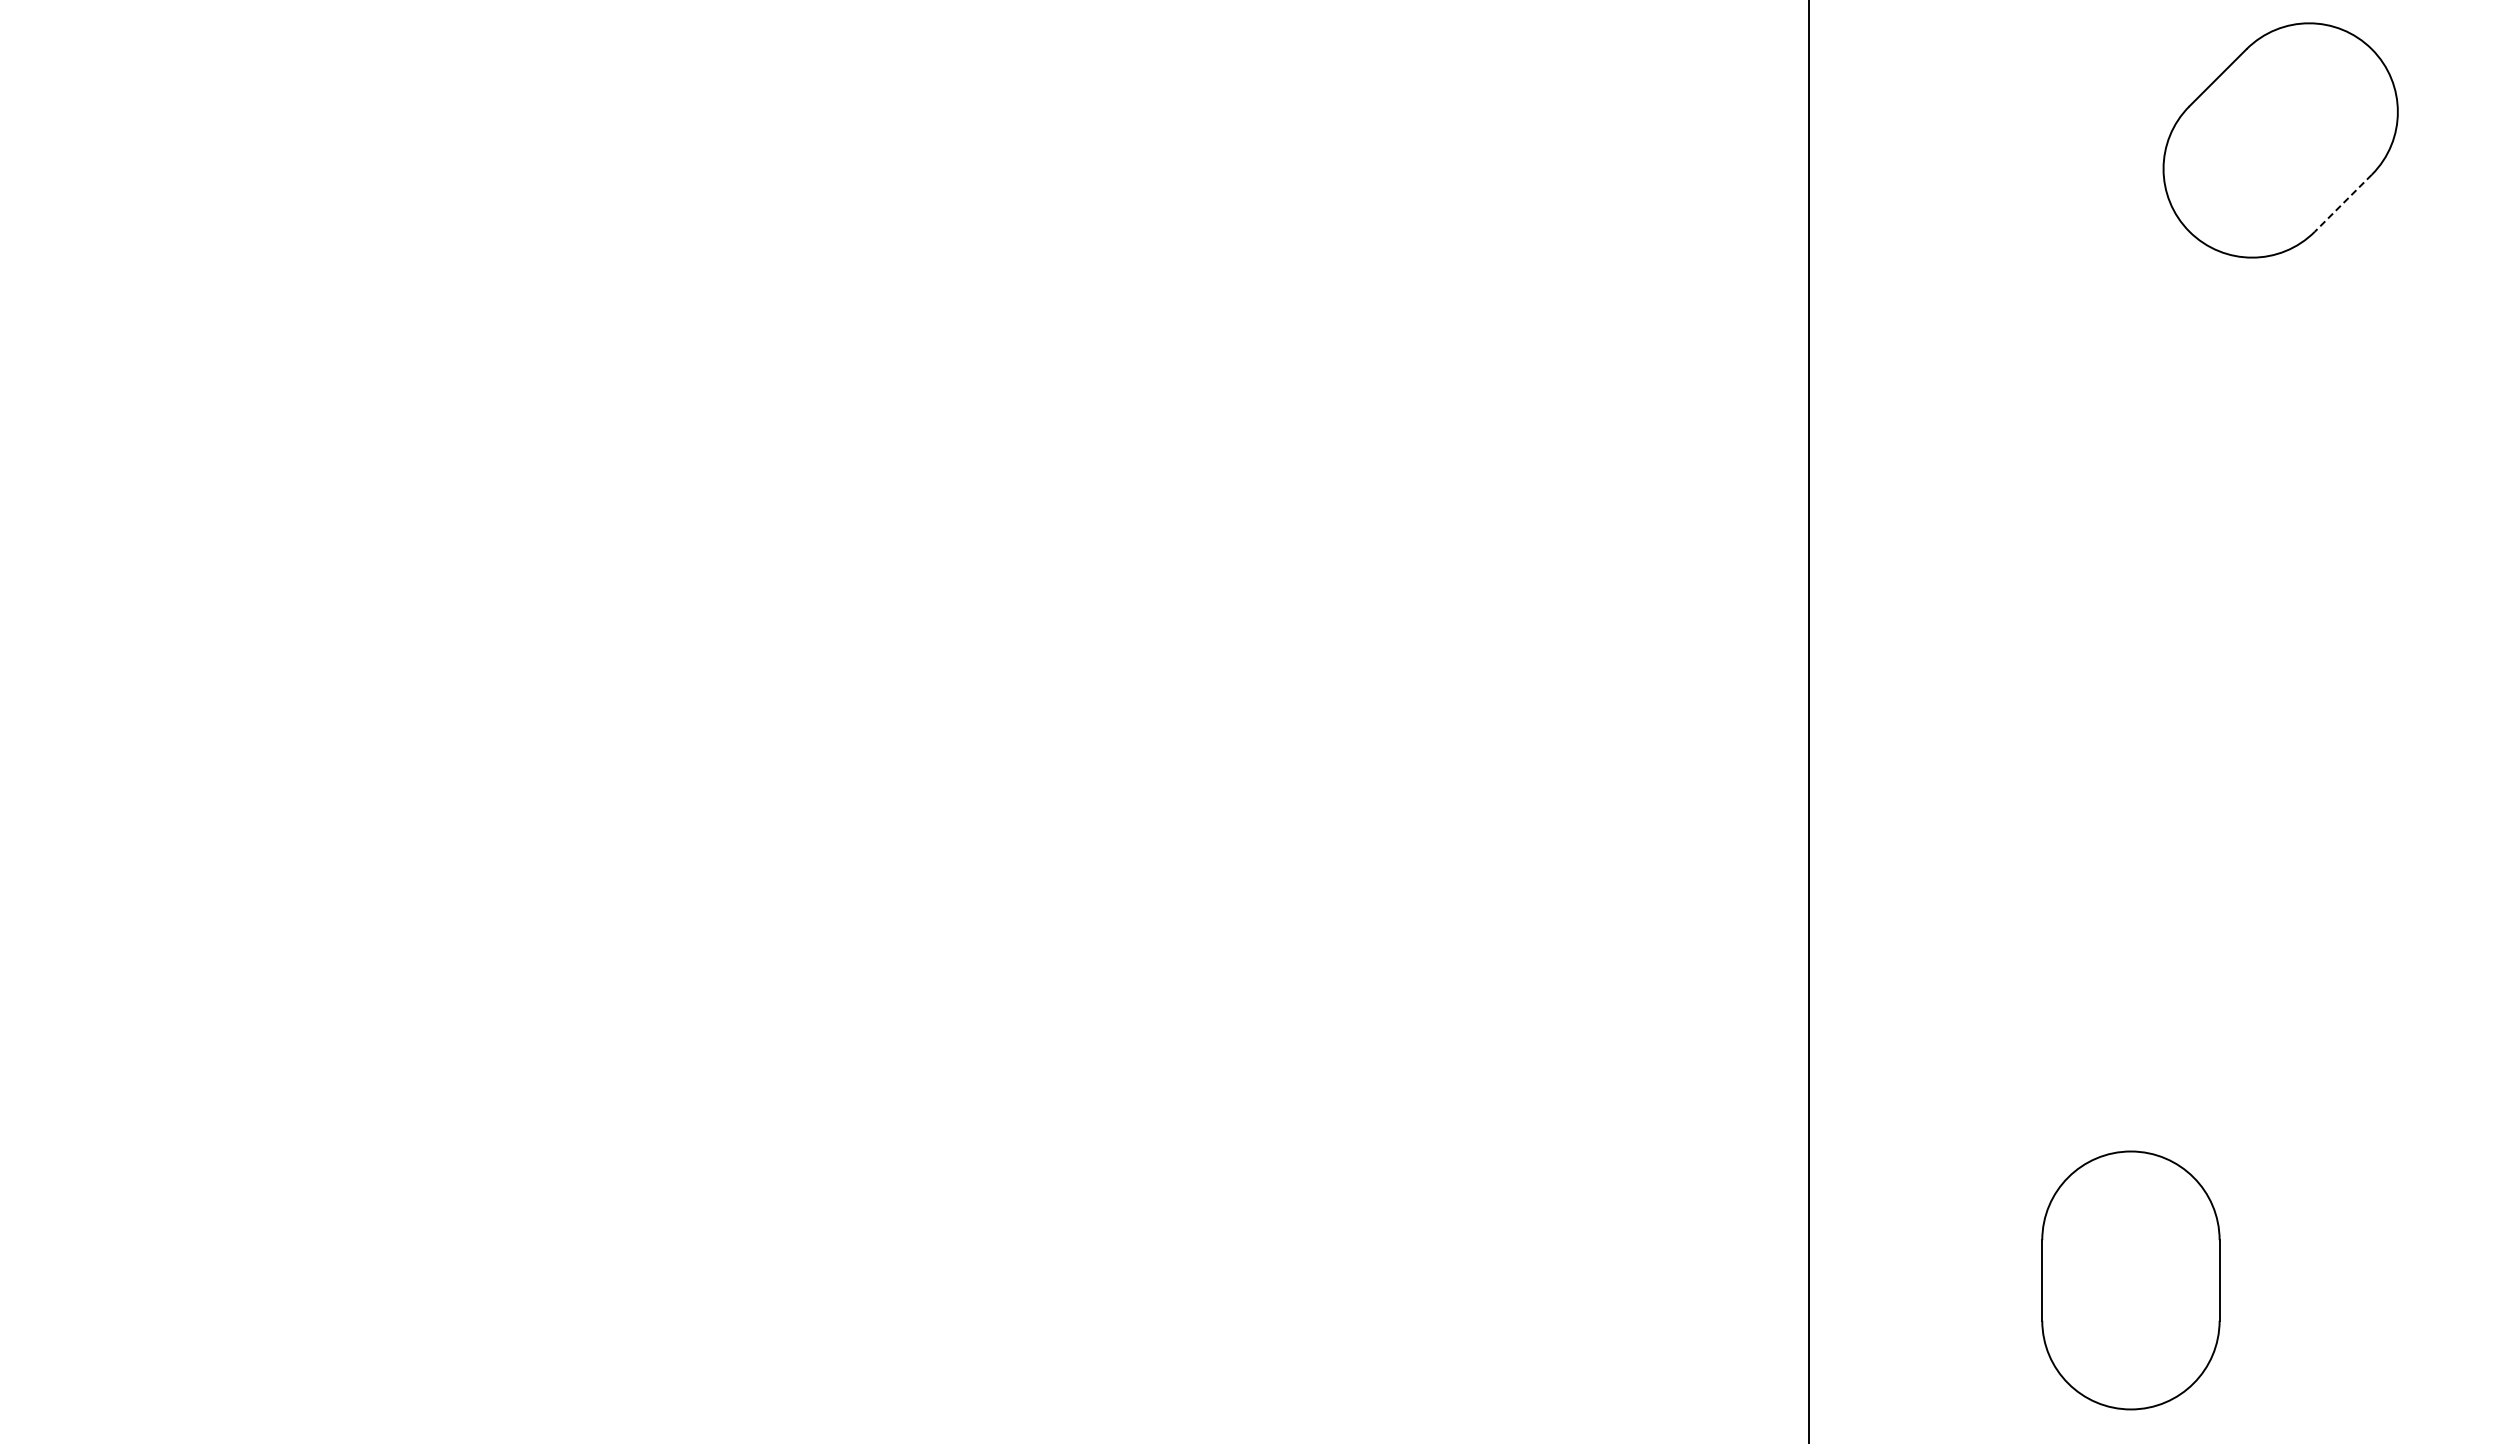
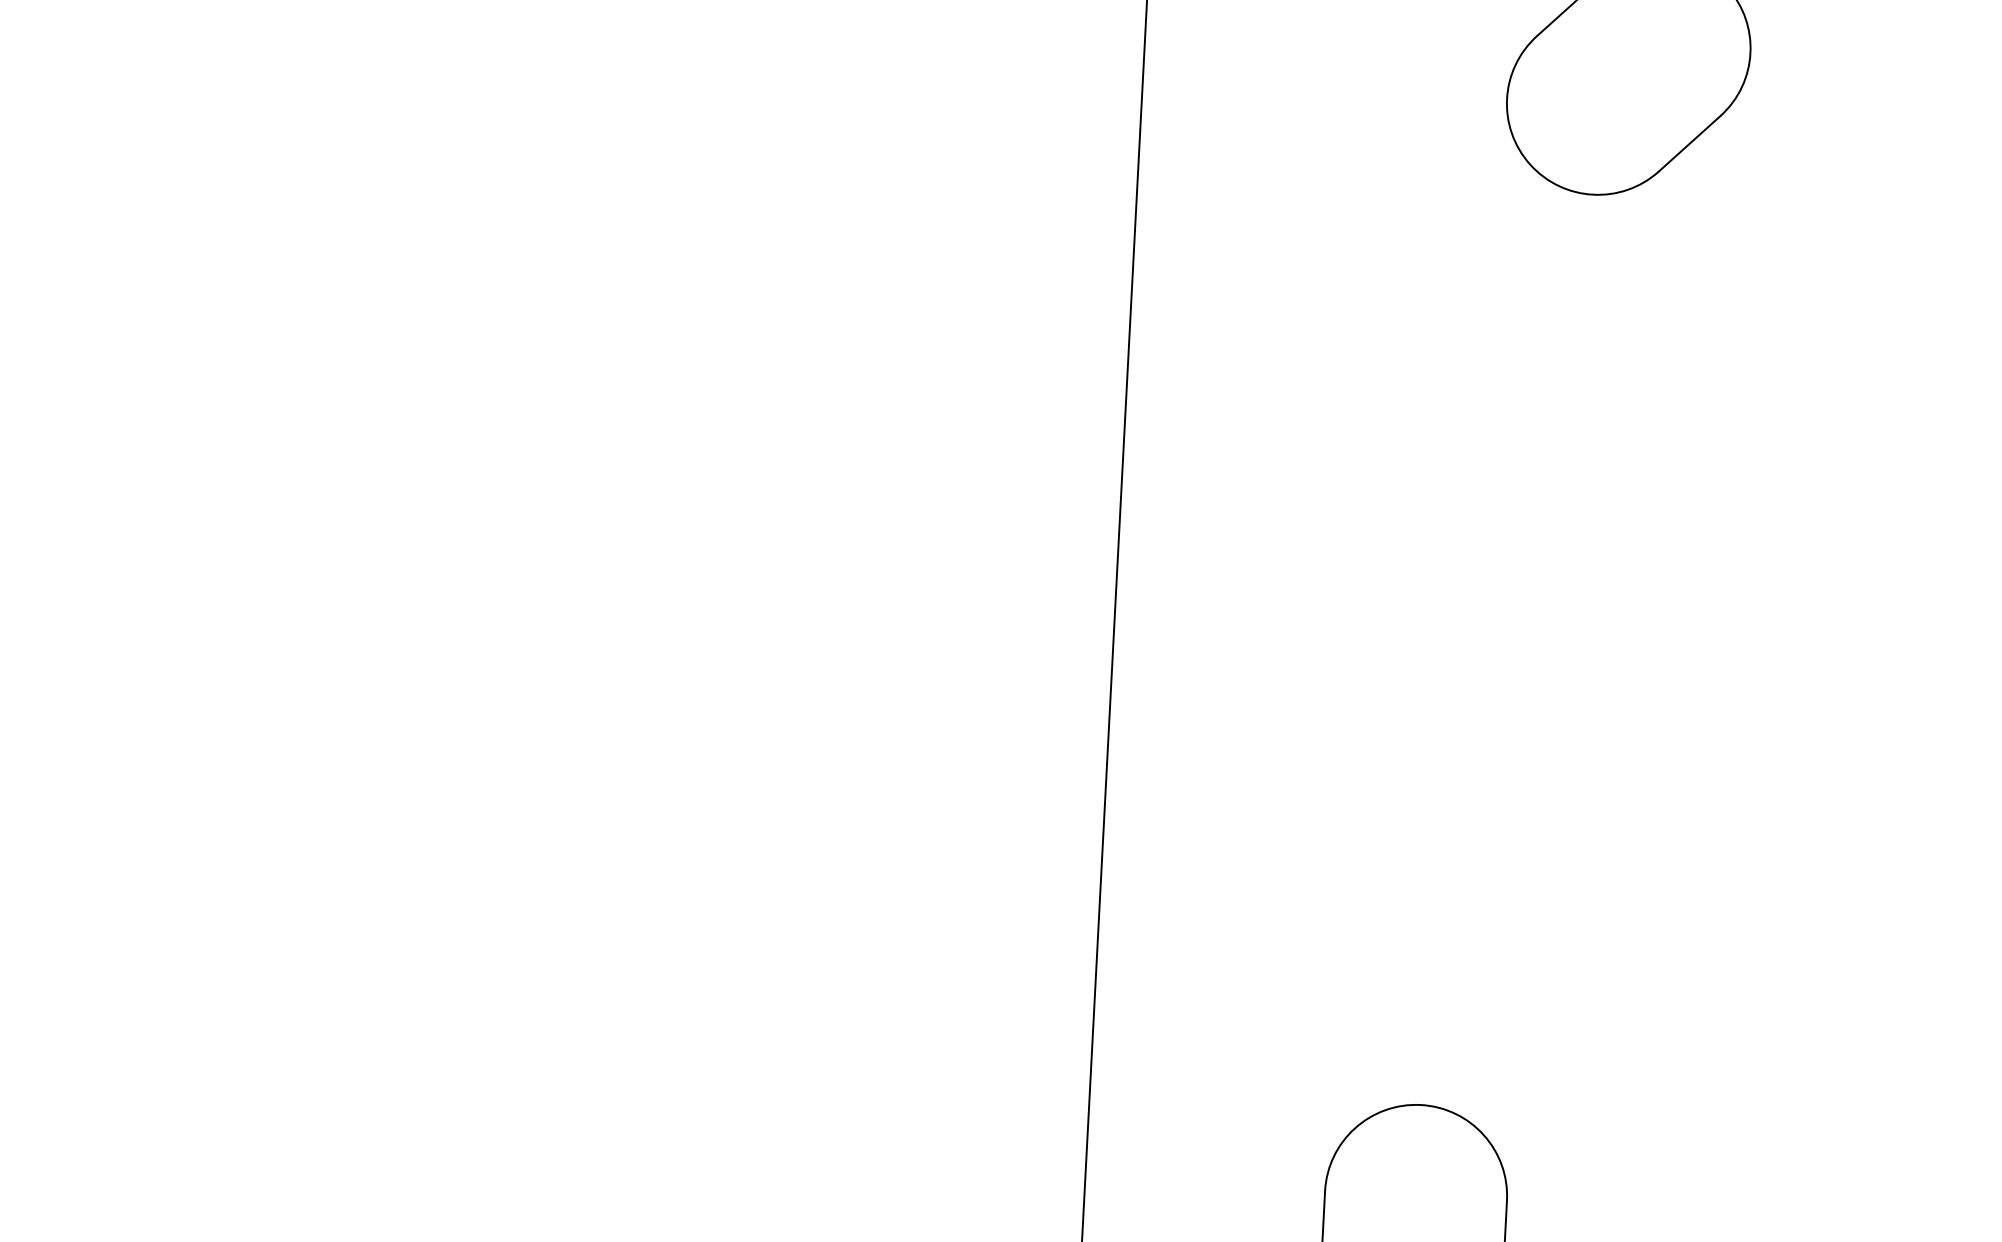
line: (2343, 203) -> (1689, 144), dashed -> solid

